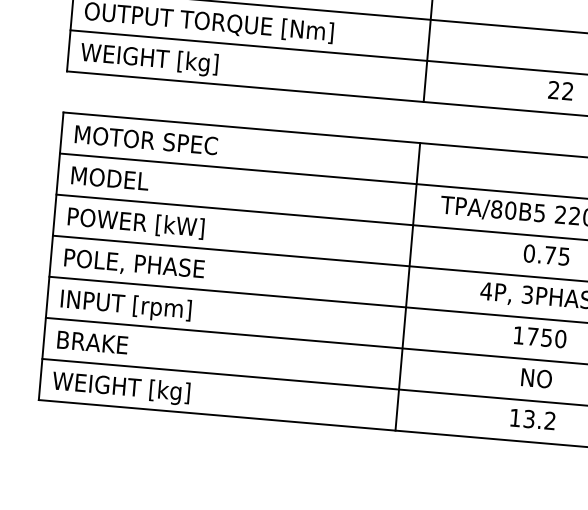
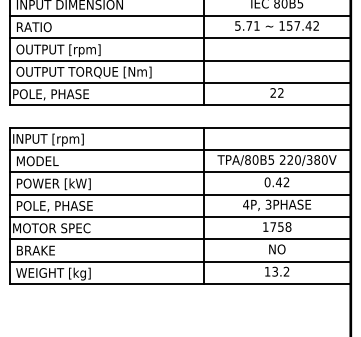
text: (145, 59) -> (51, 95), WEIGHT [kg] -> POLE, PHASE
text: (142, 141) -> (53, 139), MOTOR SPEC -> INPUT [rpm]
text: (556, 256) -> (282, 182), 0.75 -> 0.42
text: (124, 306) -> (51, 229), INPUT [rpm] -> MOTOR SPEC
text: (560, 338) -> (288, 226), 1750 -> 1758

